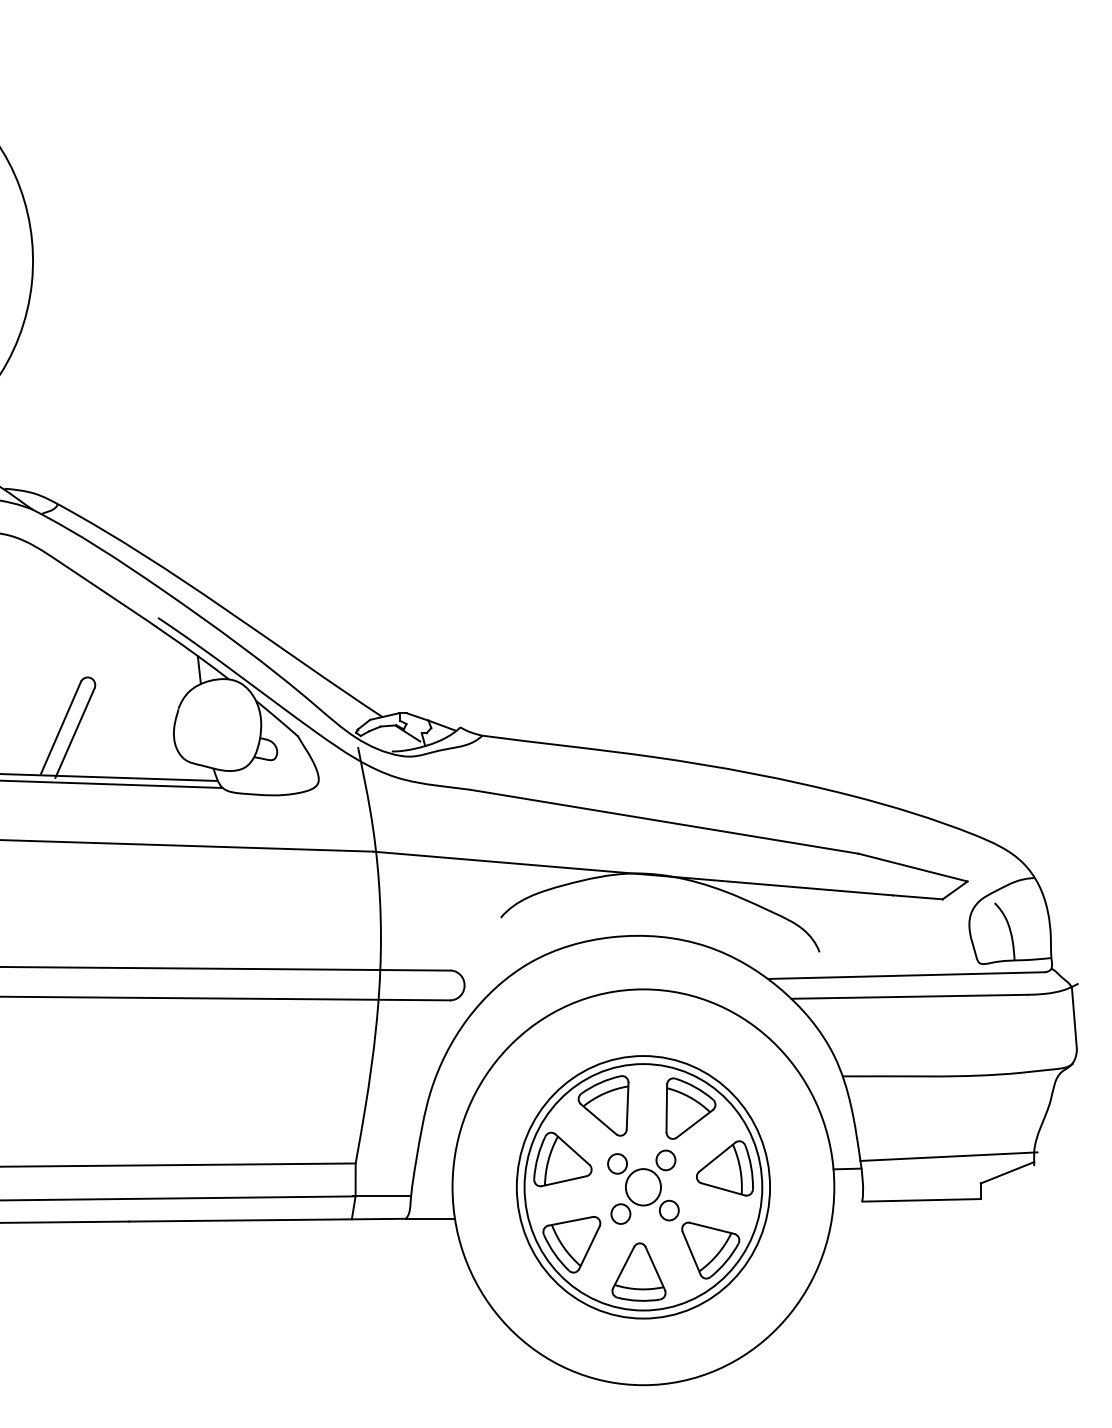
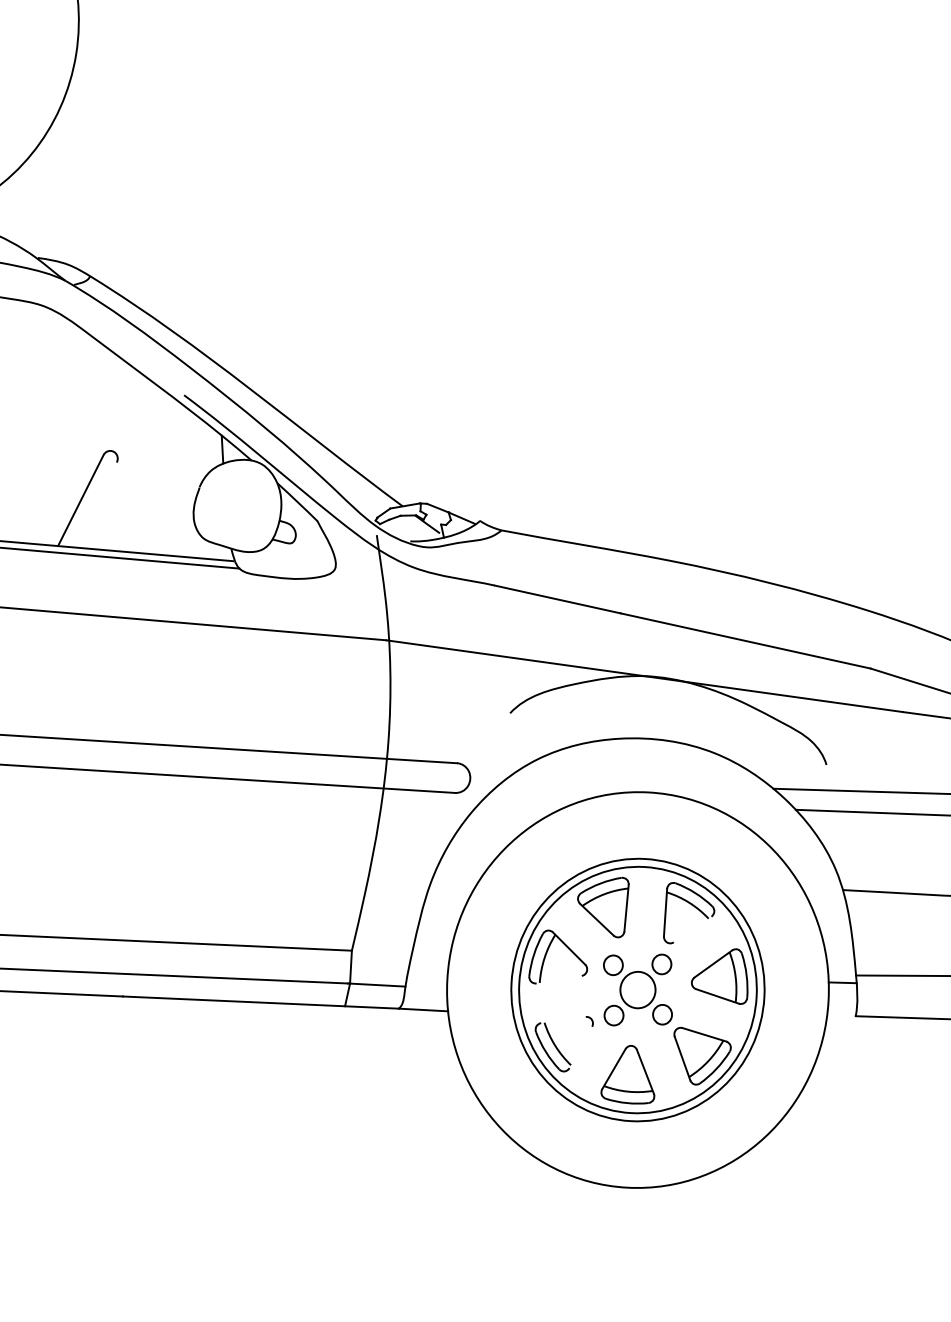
line: (74, 732) -> (94, 505), removed
line: (694, 1123) -> (692, 929), removed
line: (563, 1181) -> (558, 979), removed
line: (570, 1221) -> (563, 1020), removed
line: (589, 1247) -> (580, 1047), removed

